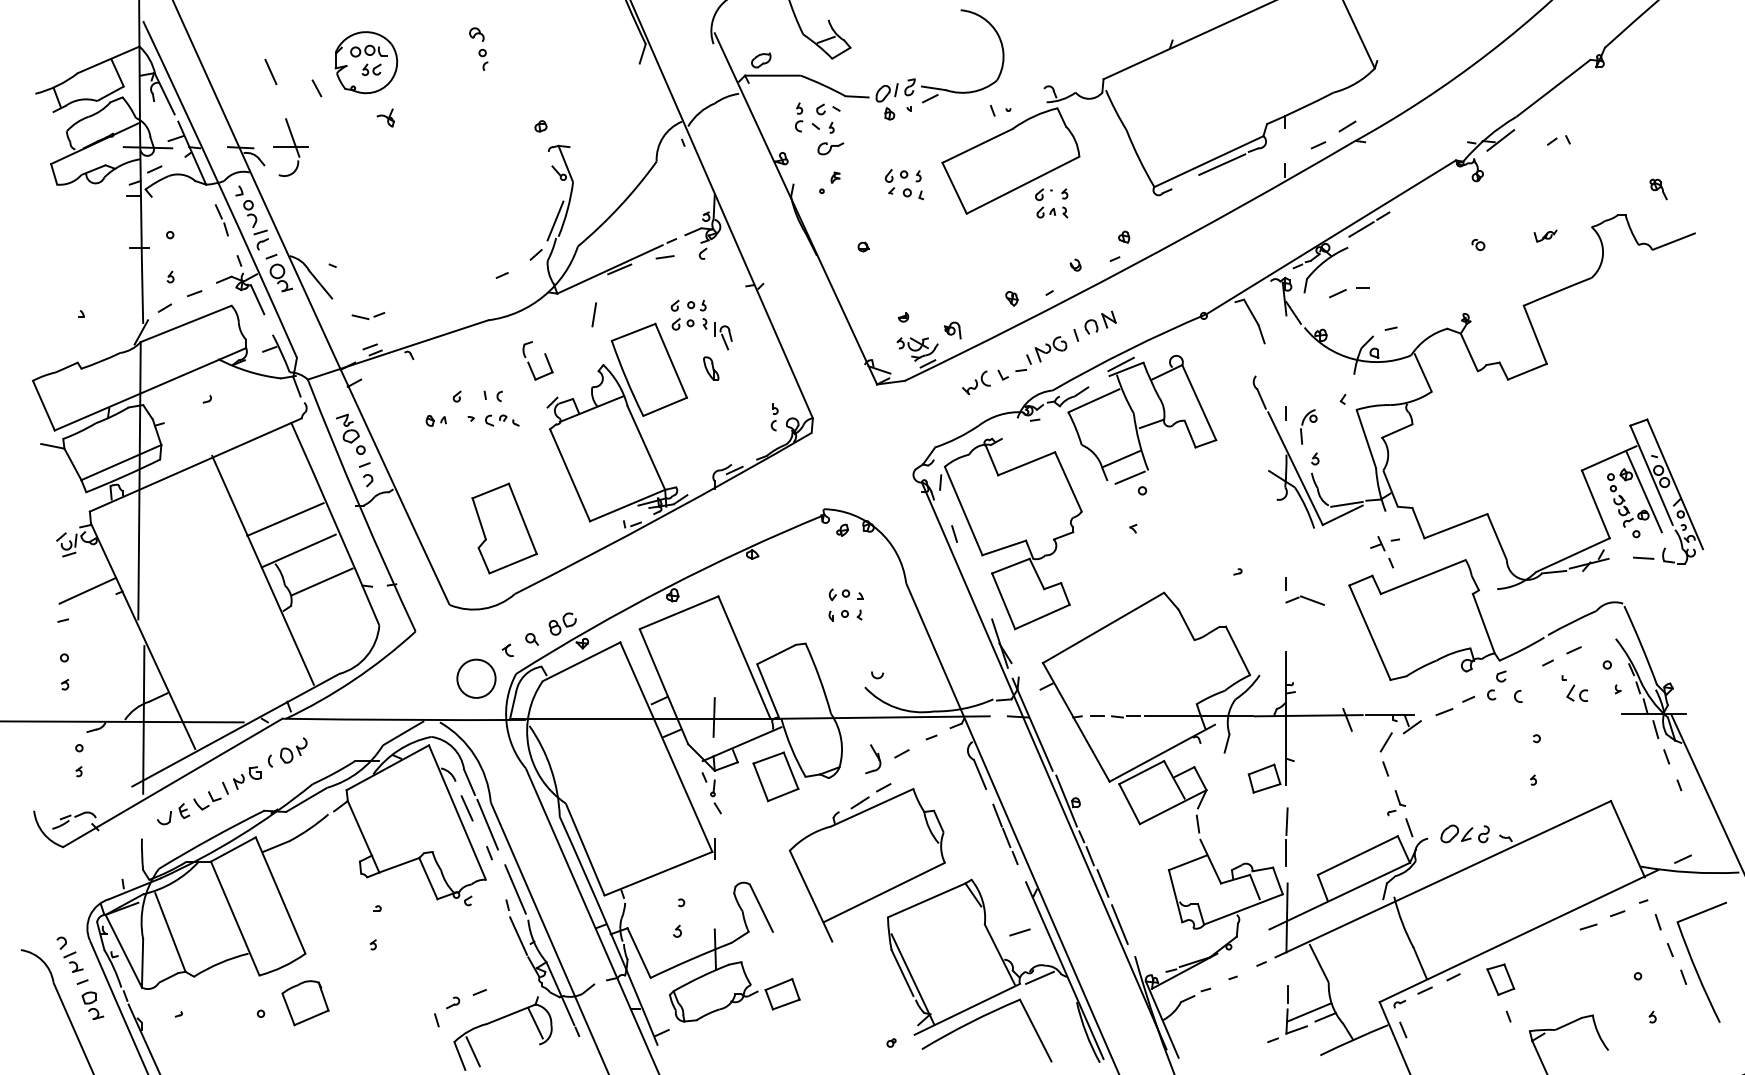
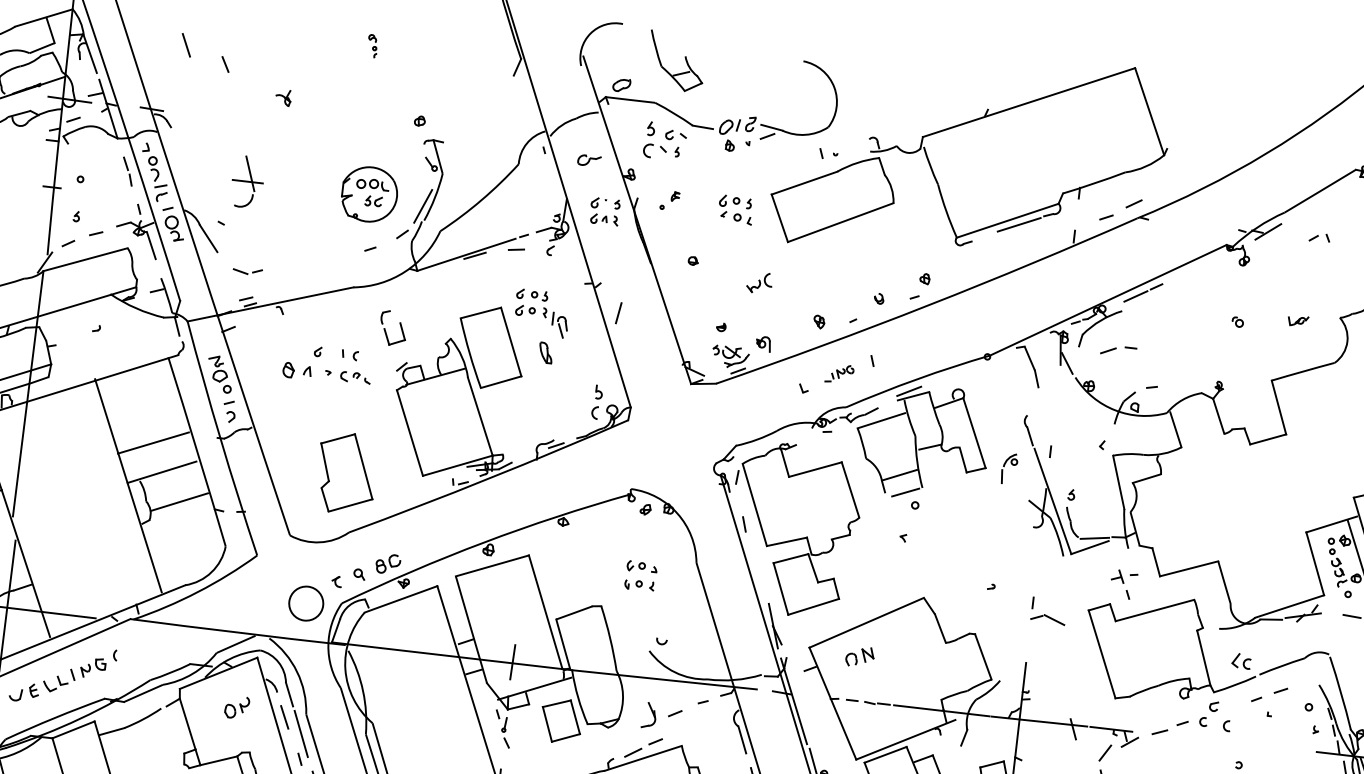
part: (478, 48) -> (372, 45), size x0.6
part: (366, 62) -> (369, 194), moved
part: (799, 117) -> (649, 139), size x1.4
part: (290, 147) -> (247, 182), moved
part: (830, 148) -> (589, 160), moved
part: (1051, 203) -> (604, 211), moved
line: (593, 314) -> (618, 312), moved
part: (1100, 322) -> (860, 656), moved
part: (1041, 353) -> (839, 373), size x0.6
part: (976, 382) -> (759, 282), moved
part: (774, 417) -> (596, 402), size x1.4
part: (435, 420) -> (296, 370), size x1.6
part: (1308, 426) -> (1009, 468), moved
part: (1577, 693) -> (1241, 661), moved
part: (293, 750) -> (236, 707), moved

